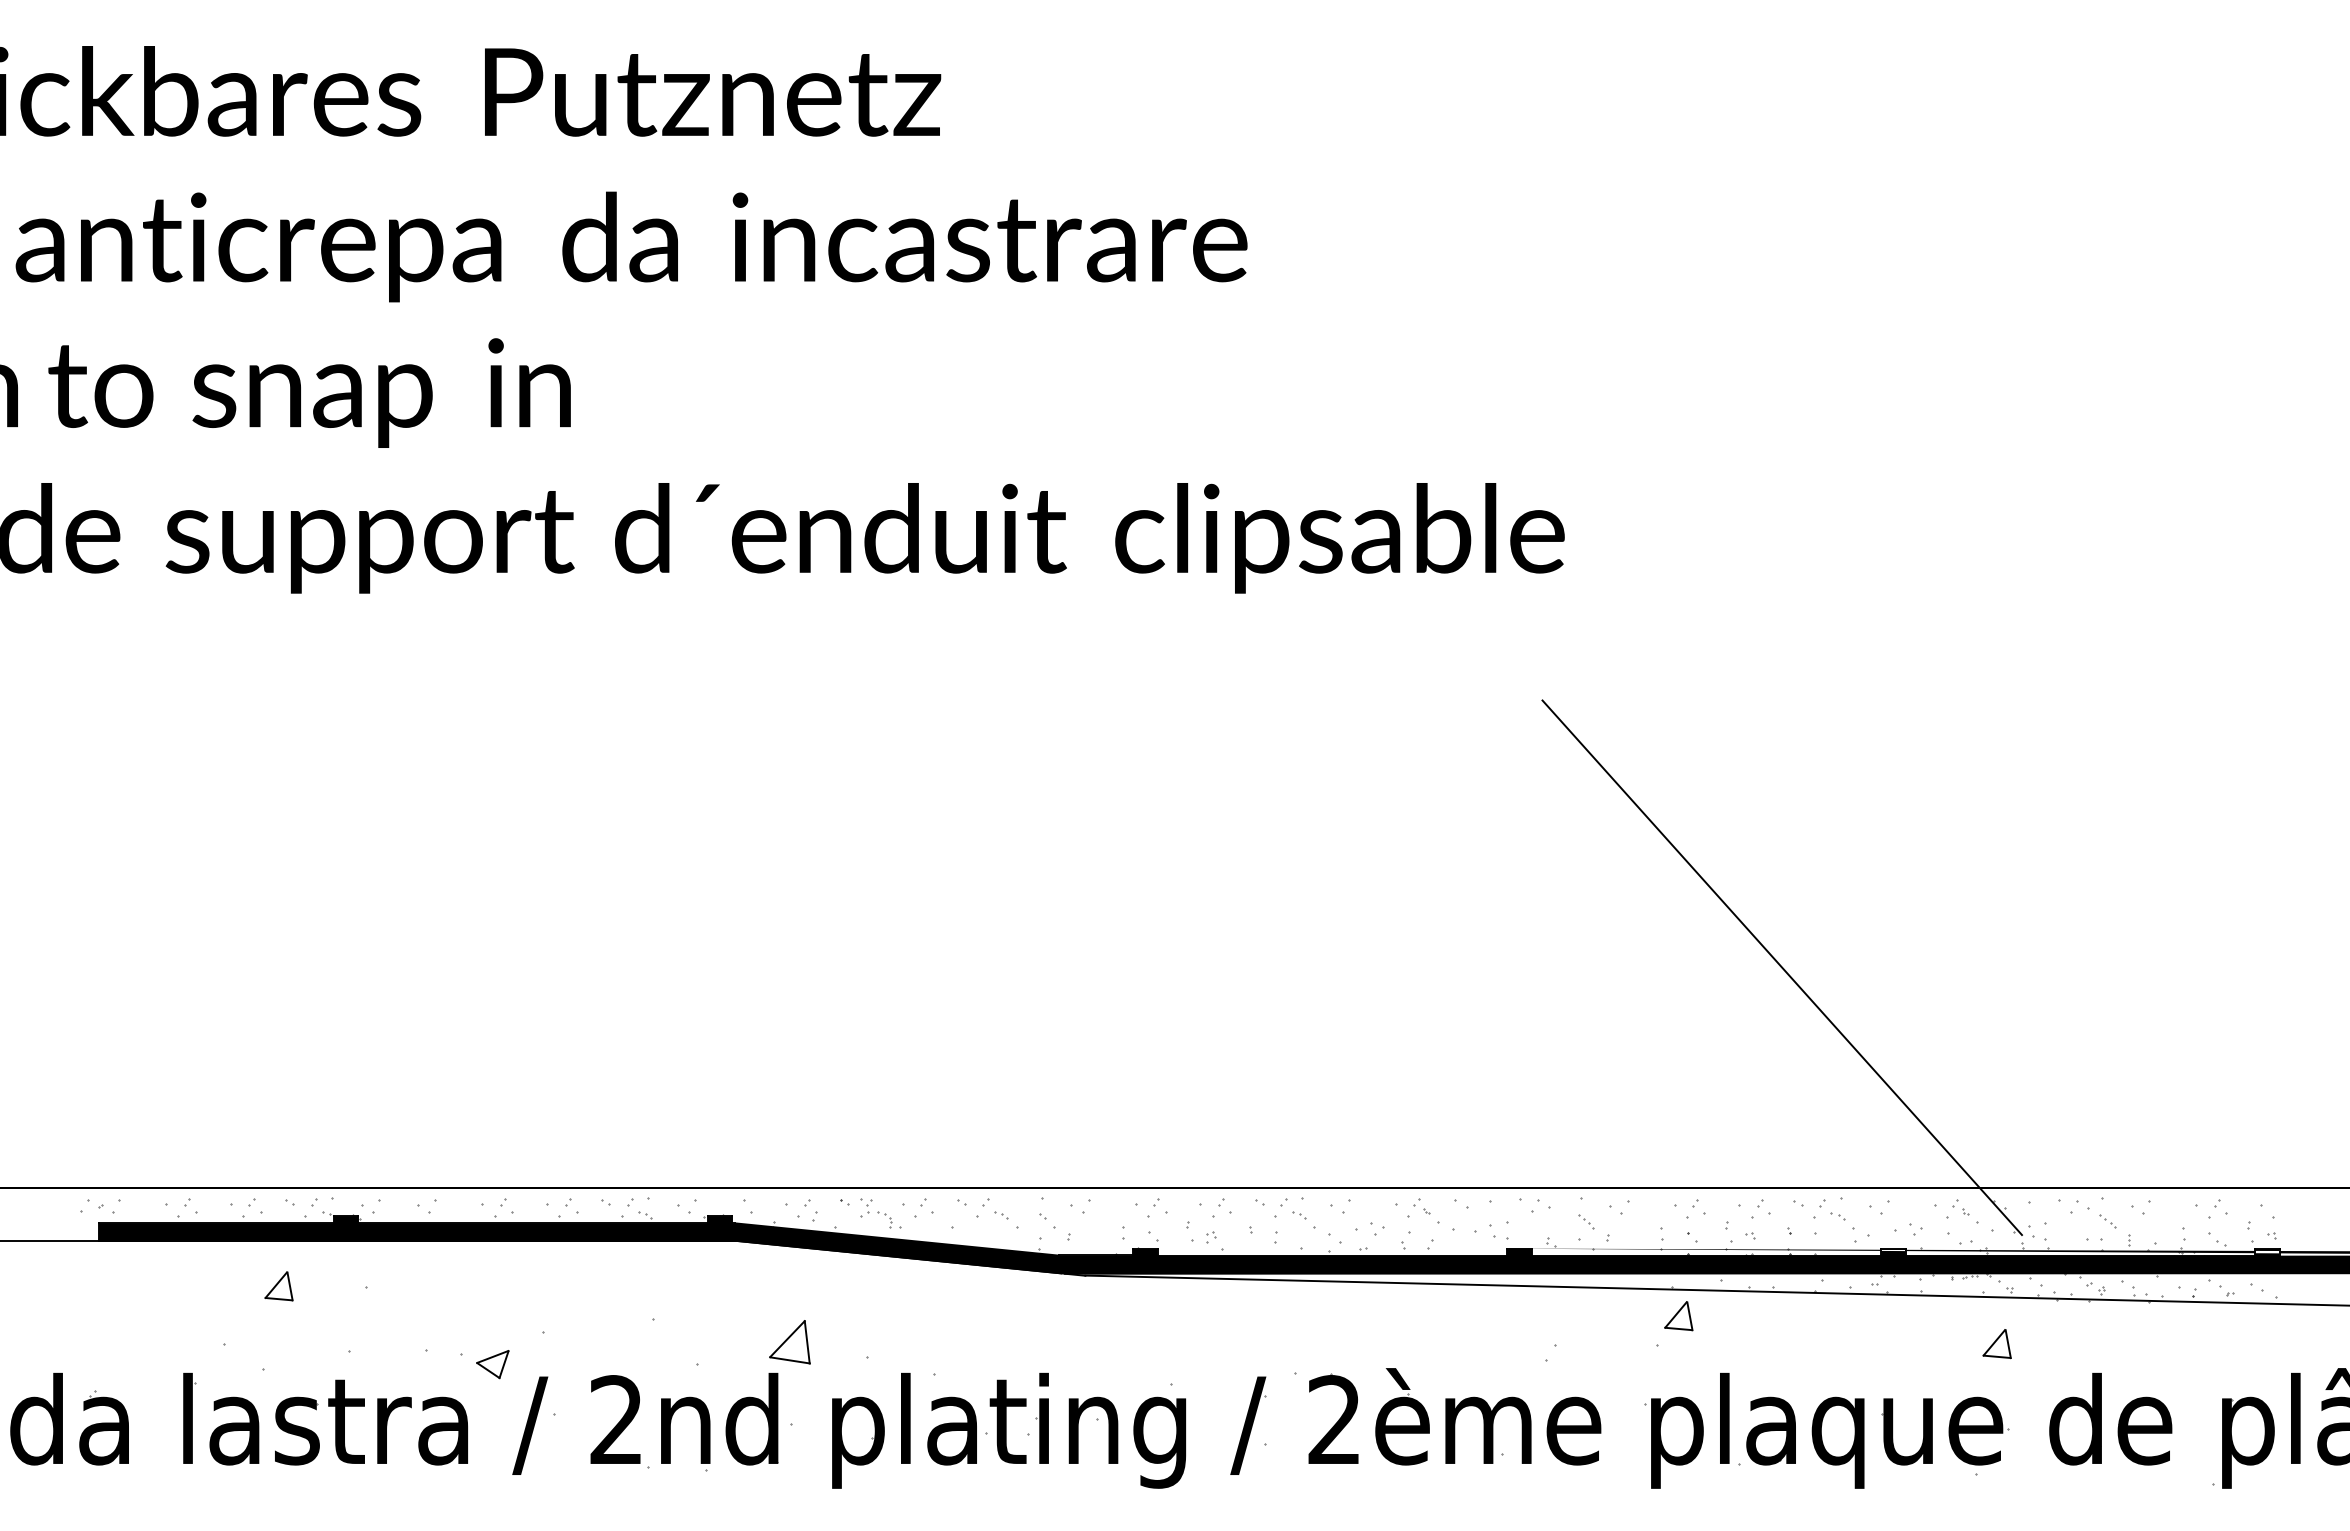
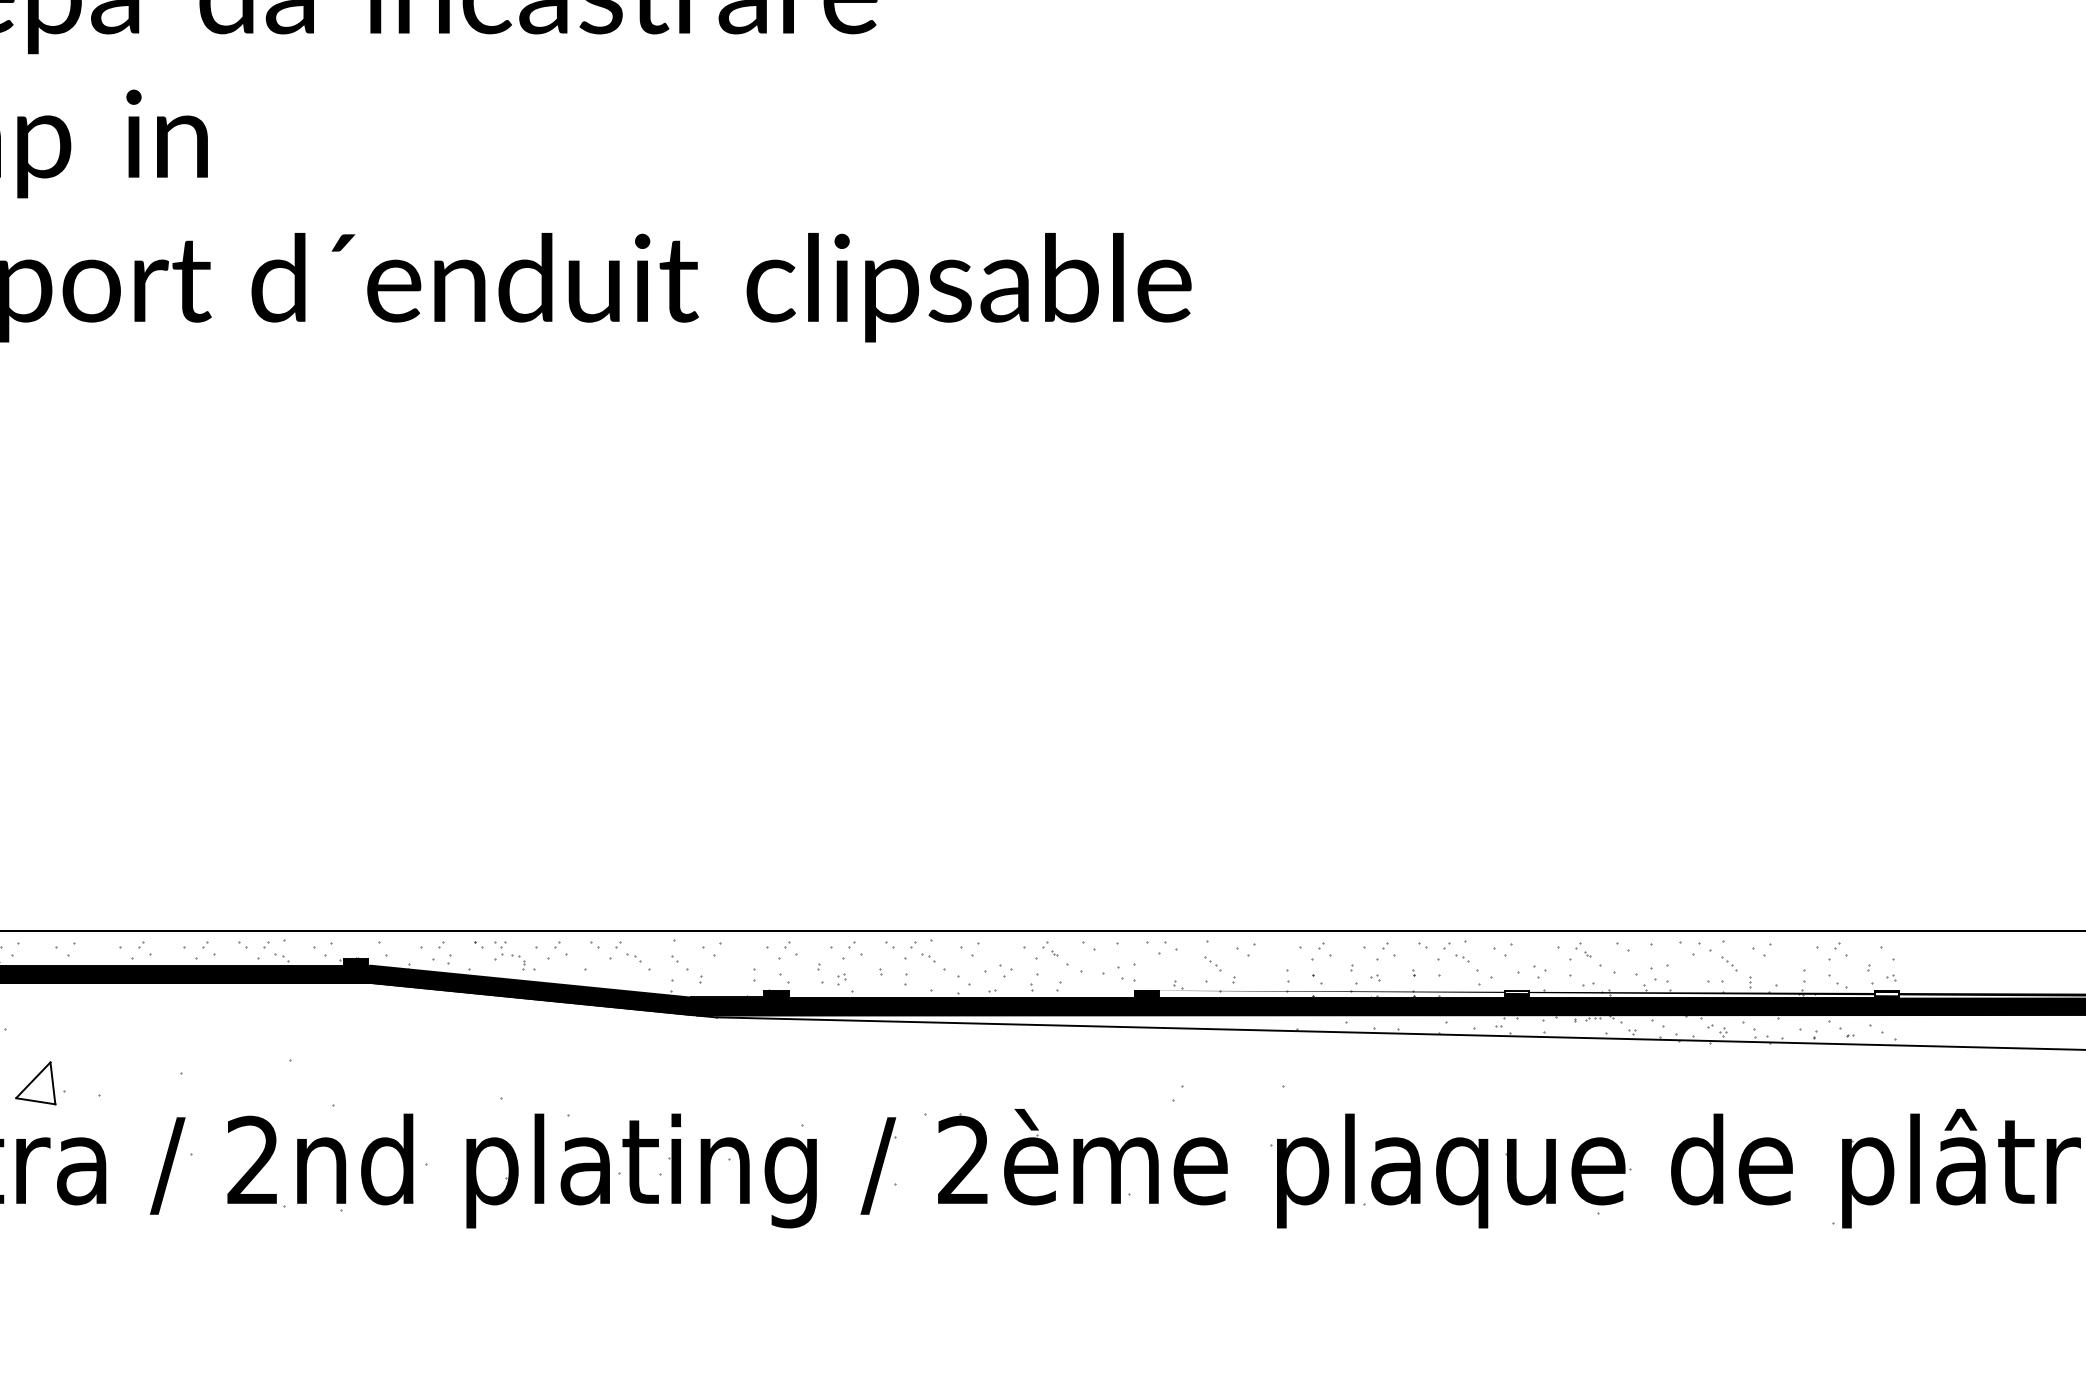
line: (1782, 967) -> (1407, 712), removed
part: (1678, 1316) -> (1304, 1057), removed
part: (789, 1342) -> (35, 1083), moved
part: (1996, 1344) -> (1618, 1085), removed
part: (492, 1364) -> (130, 1105), removed

